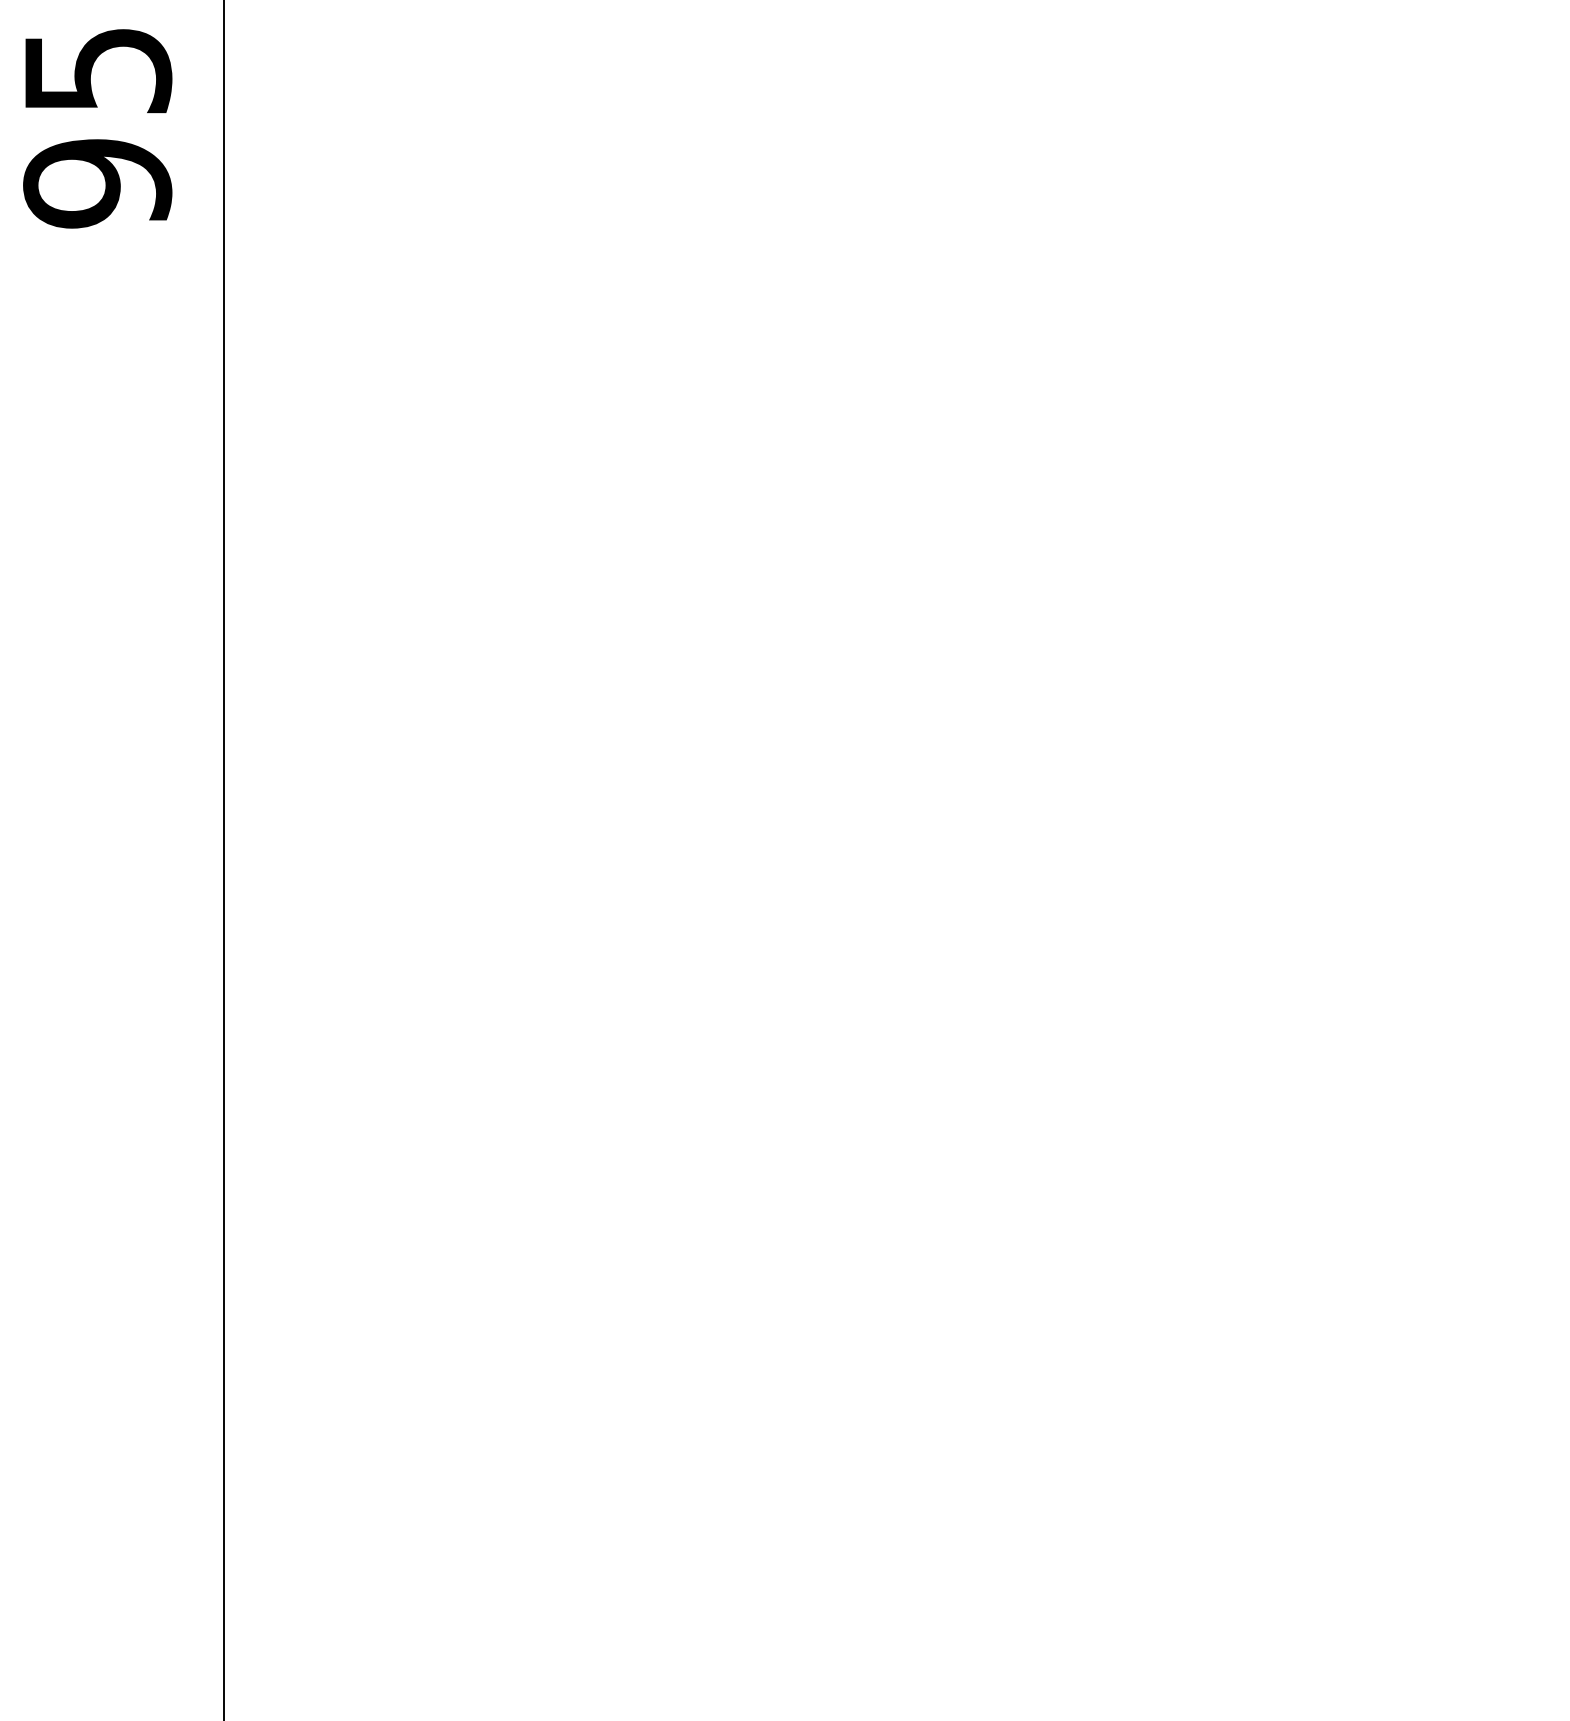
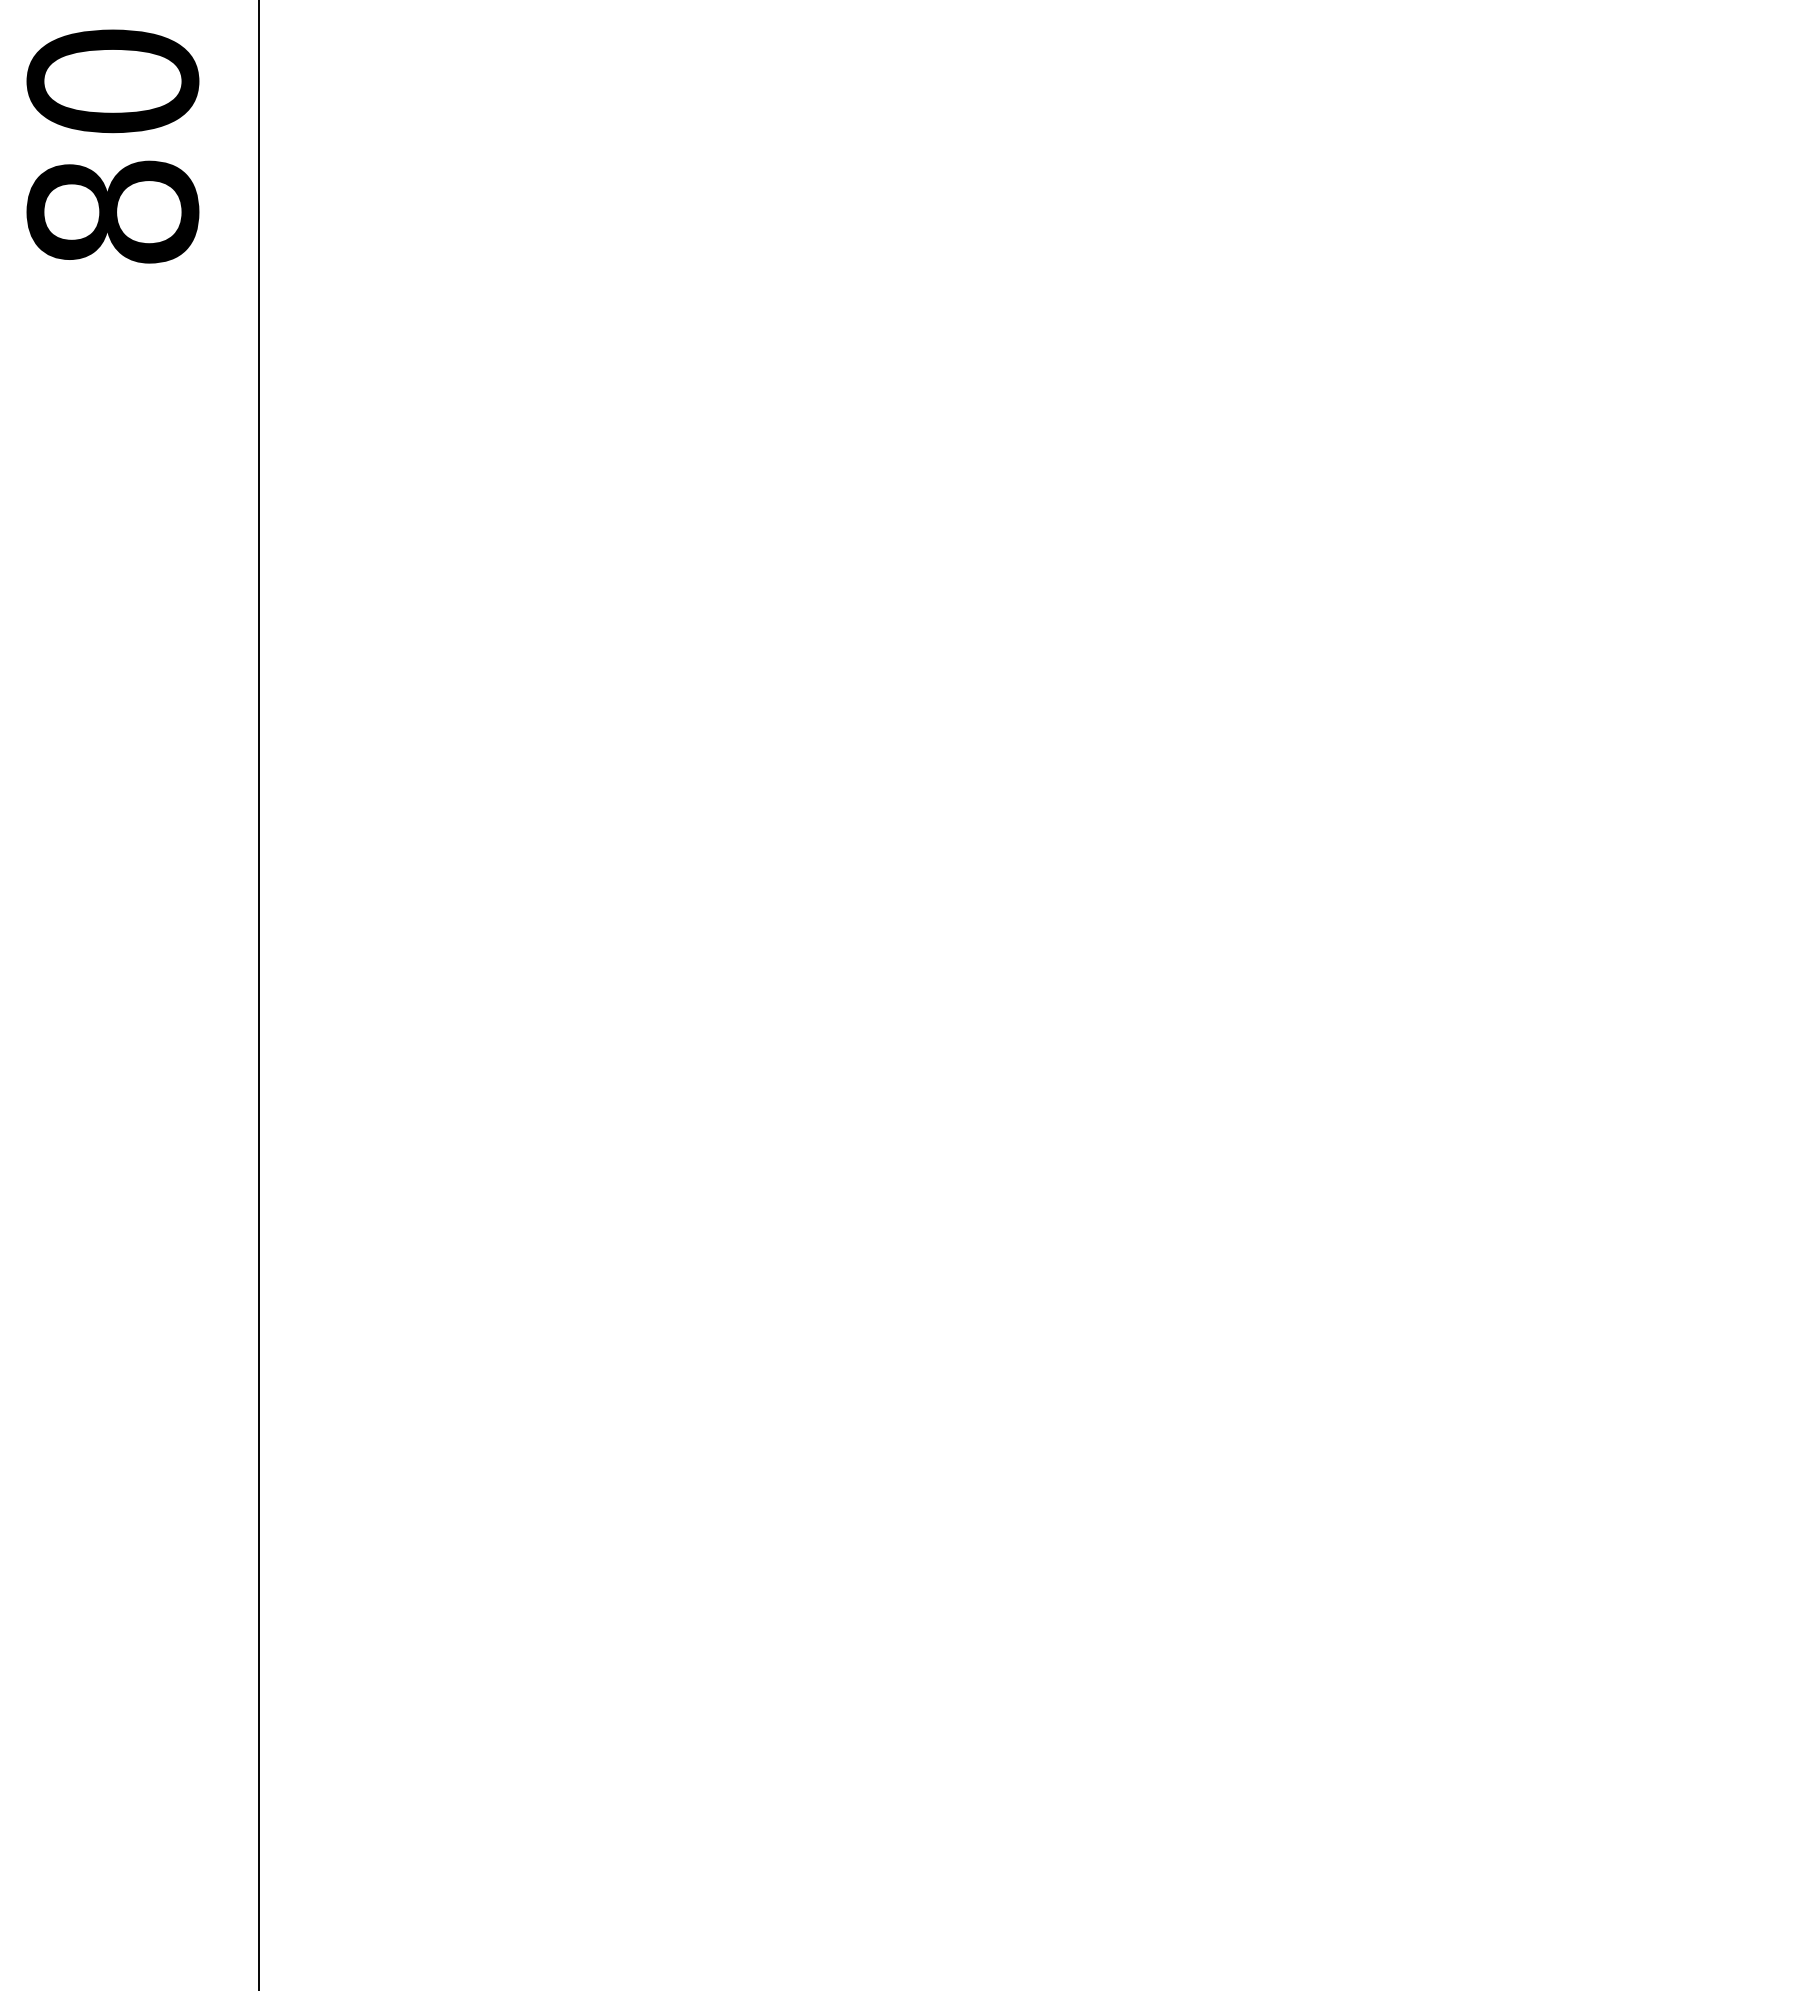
text: (97, 126) -> (112, 146), 95 -> 80

